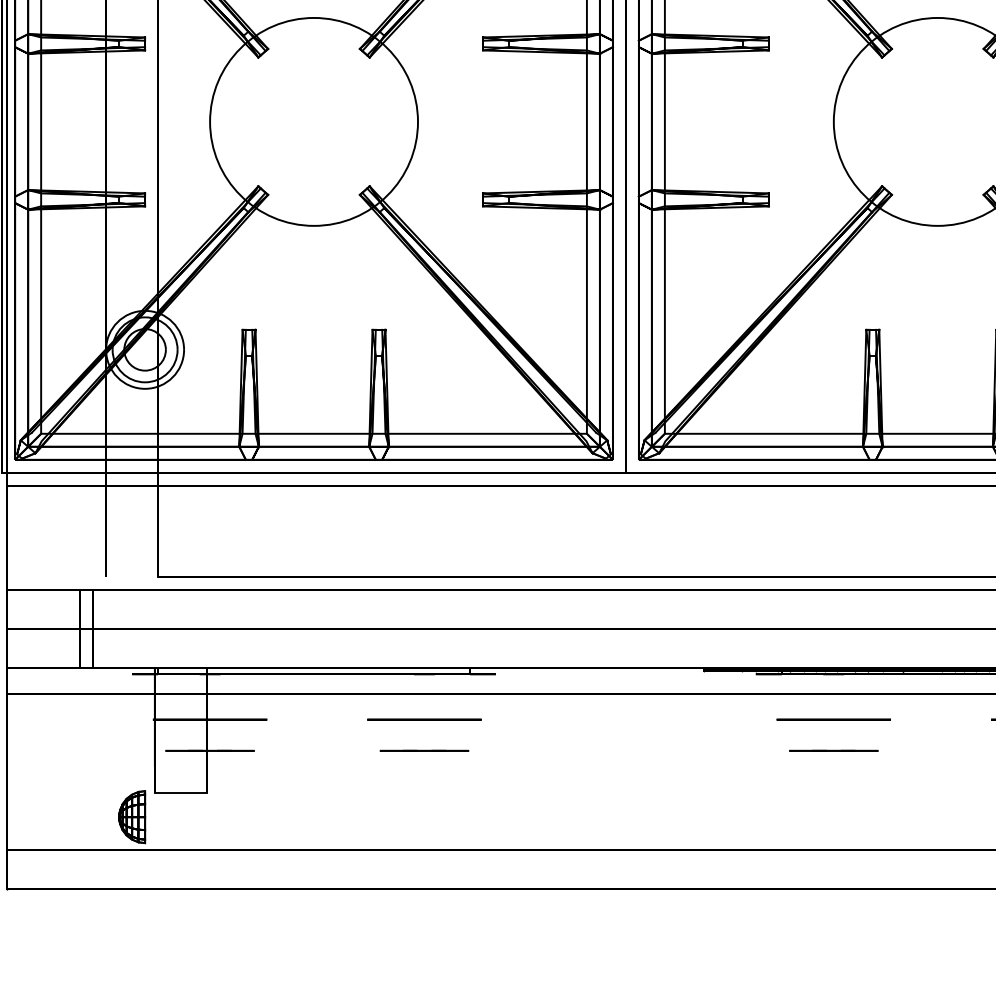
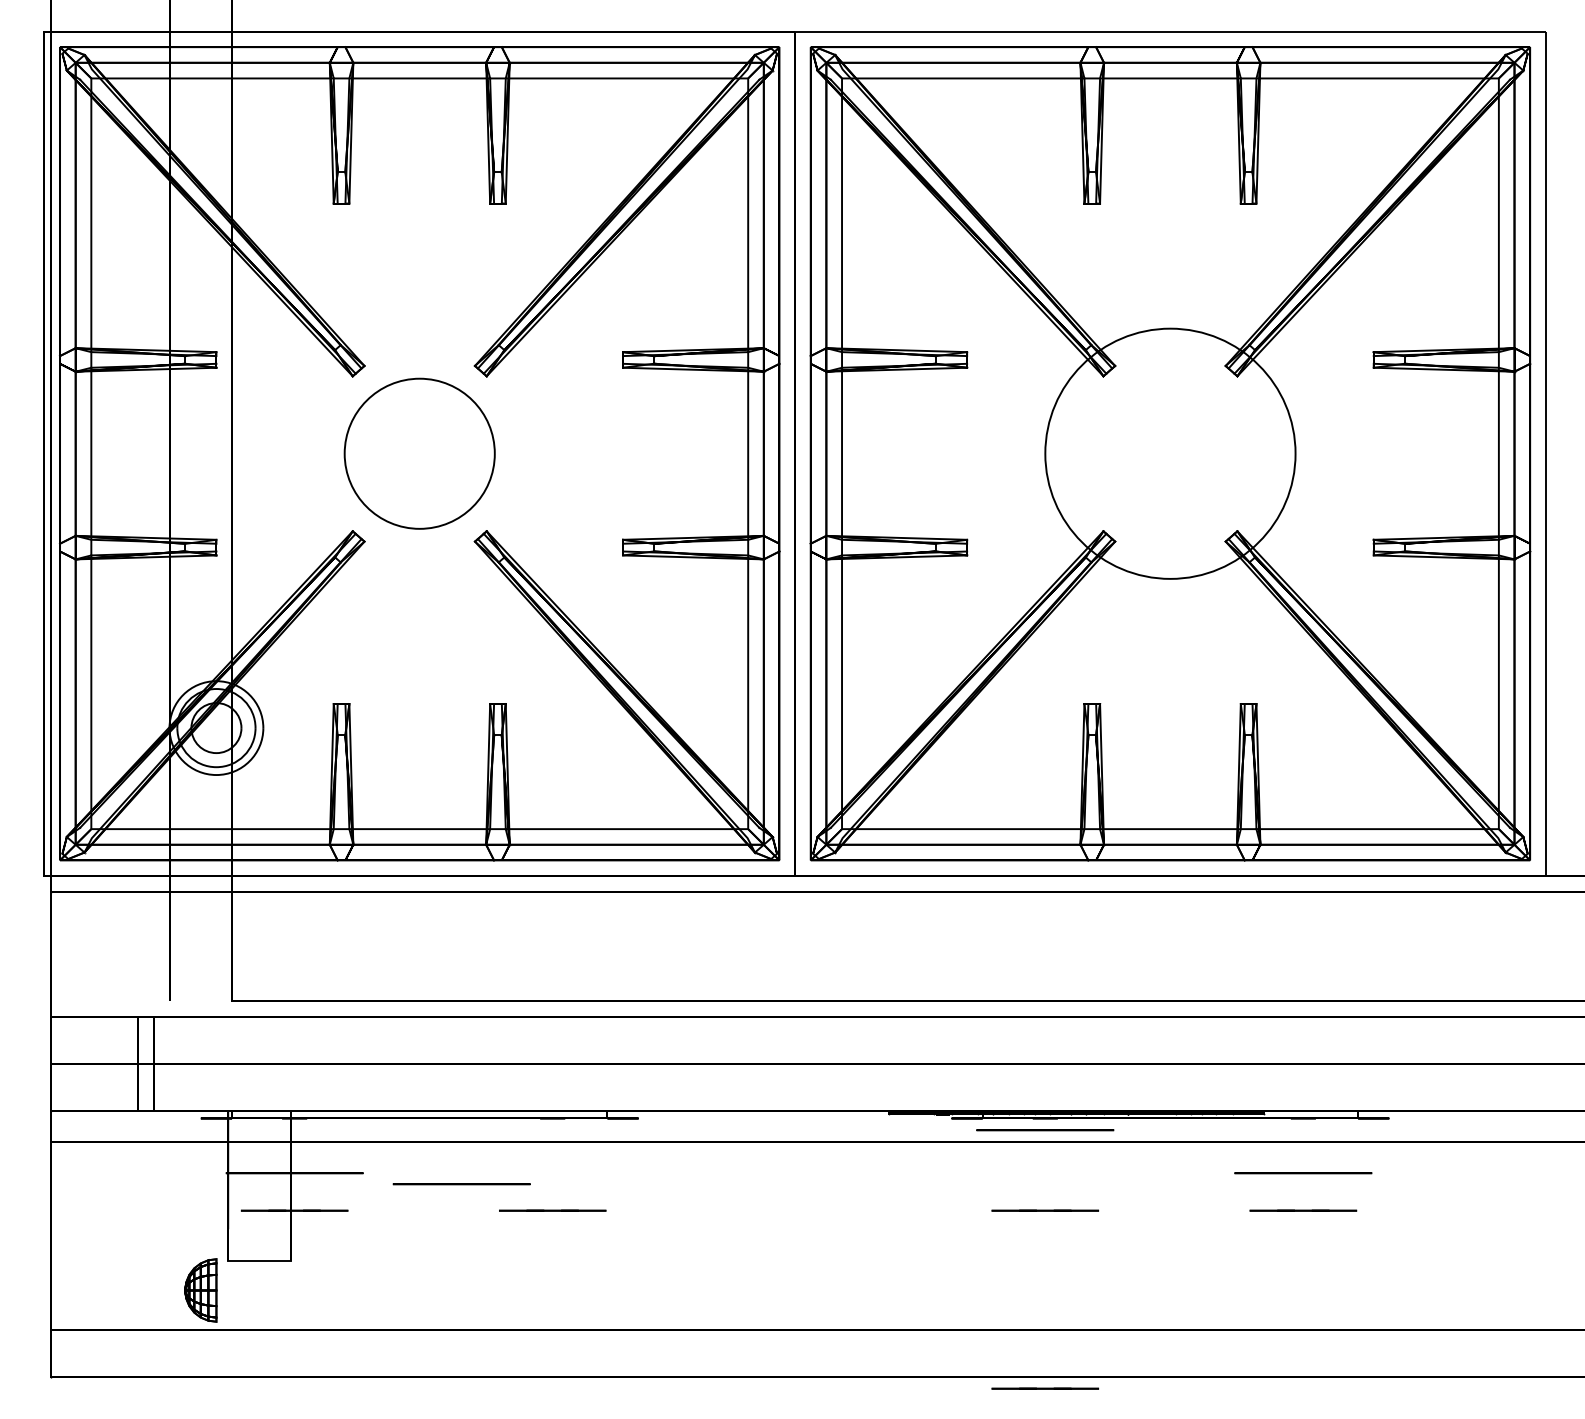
circle: (313, 121) -> (419, 453), size x0.6
circle: (424, 719) -> (461, 1184), moved
circle: (833, 719) -> (1045, 1130), moved
line: (833, 898) -> (1045, 1388), added

